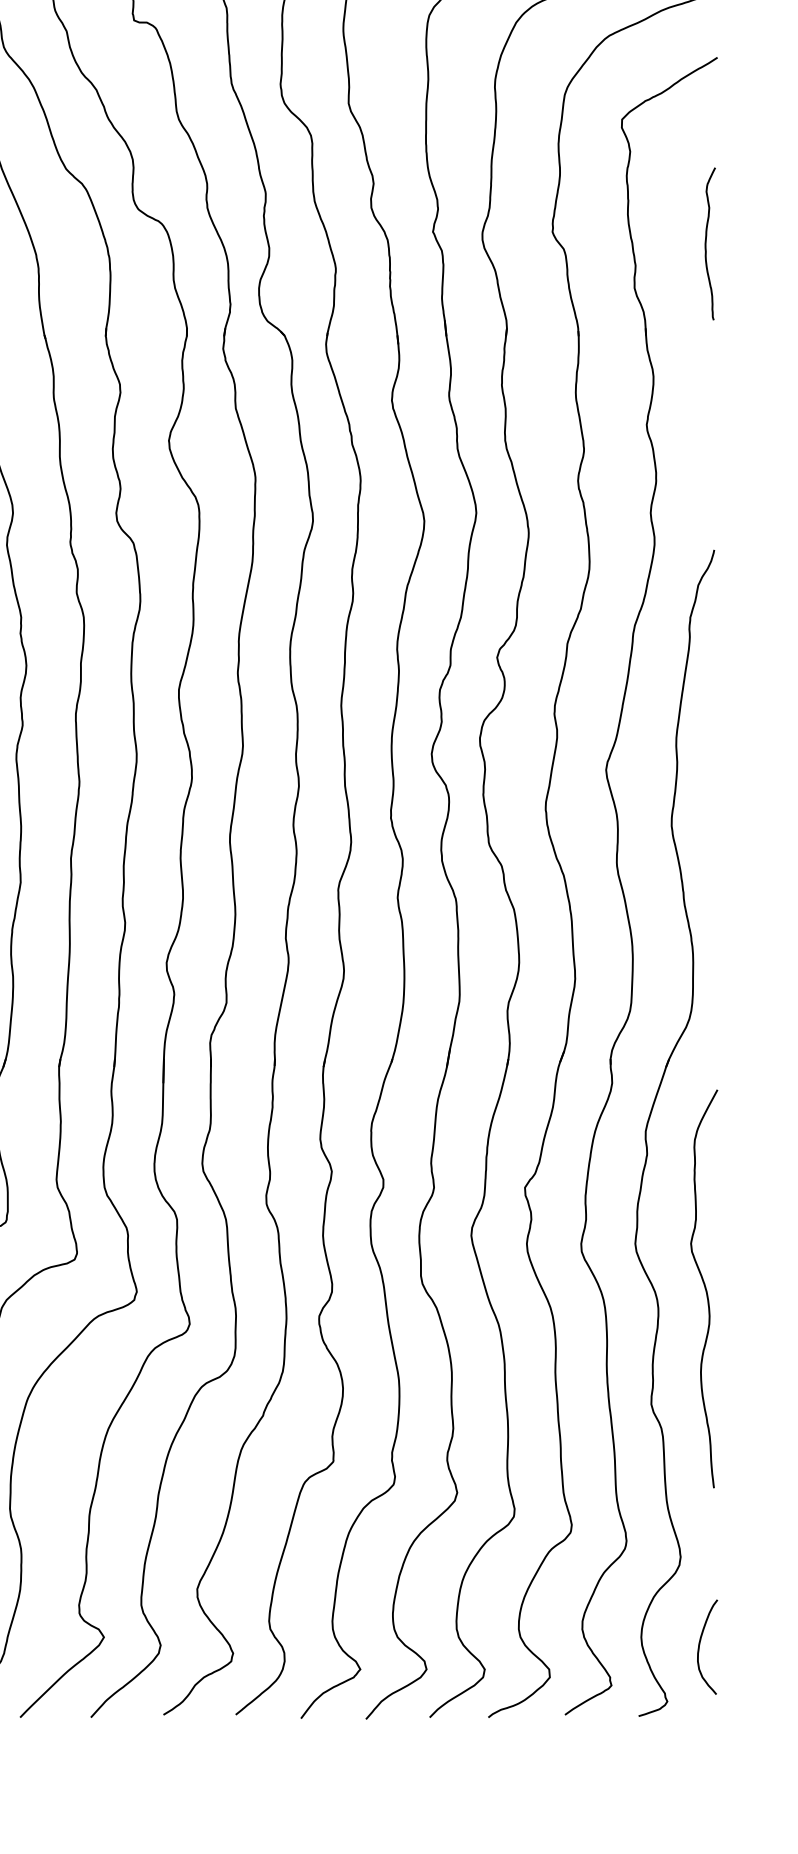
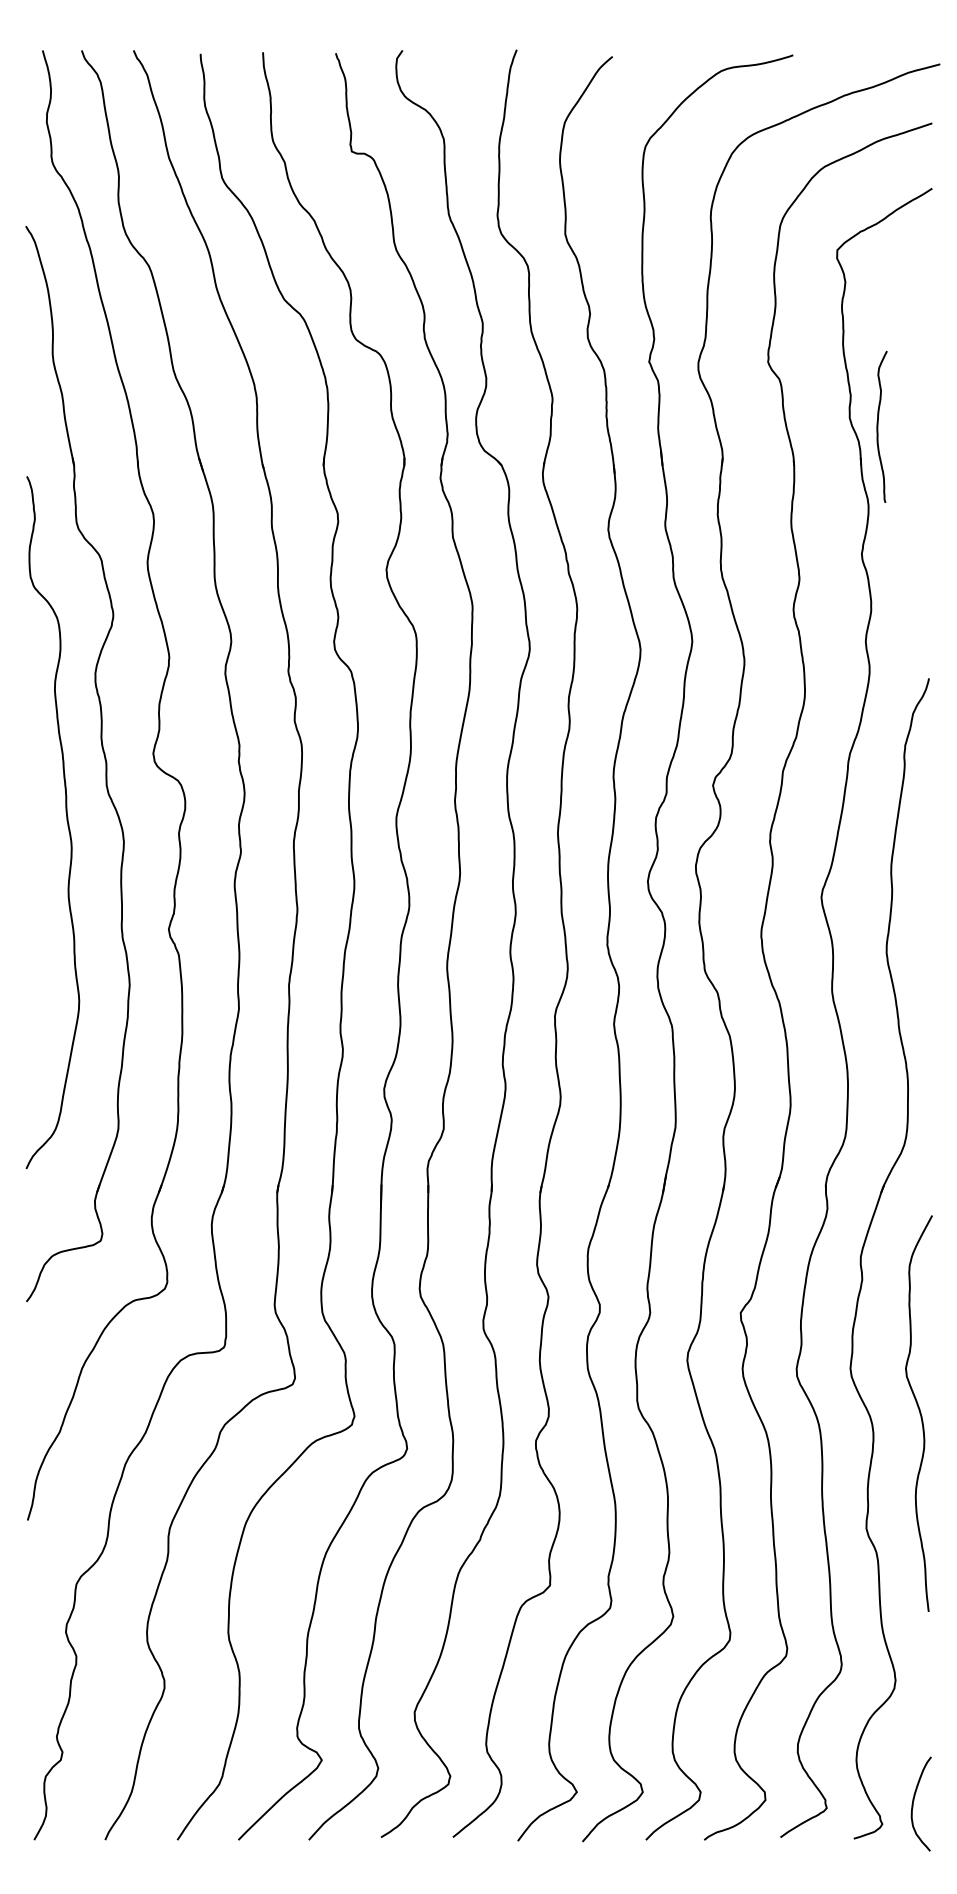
curve: (706, 243) -> (878, 426), moved
curve: (700, 1643) -> (914, 1800), moved

